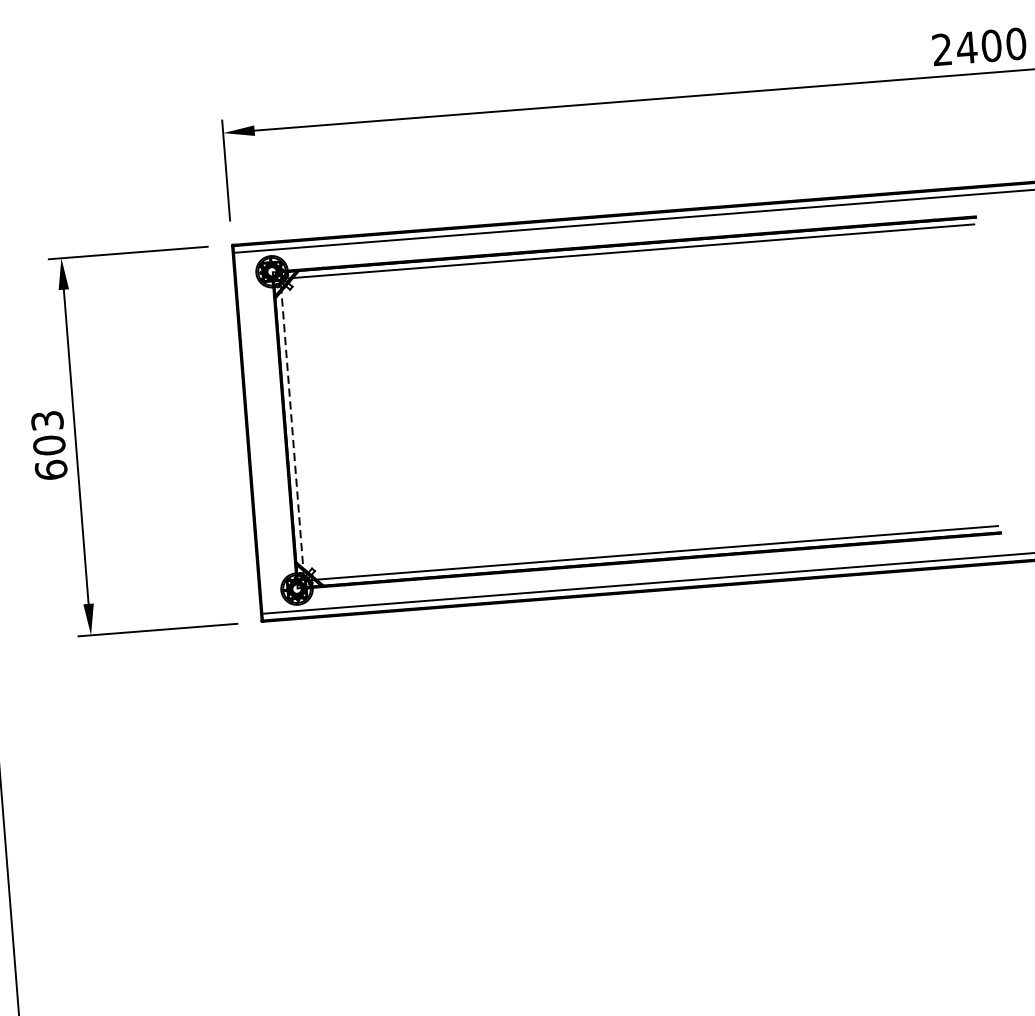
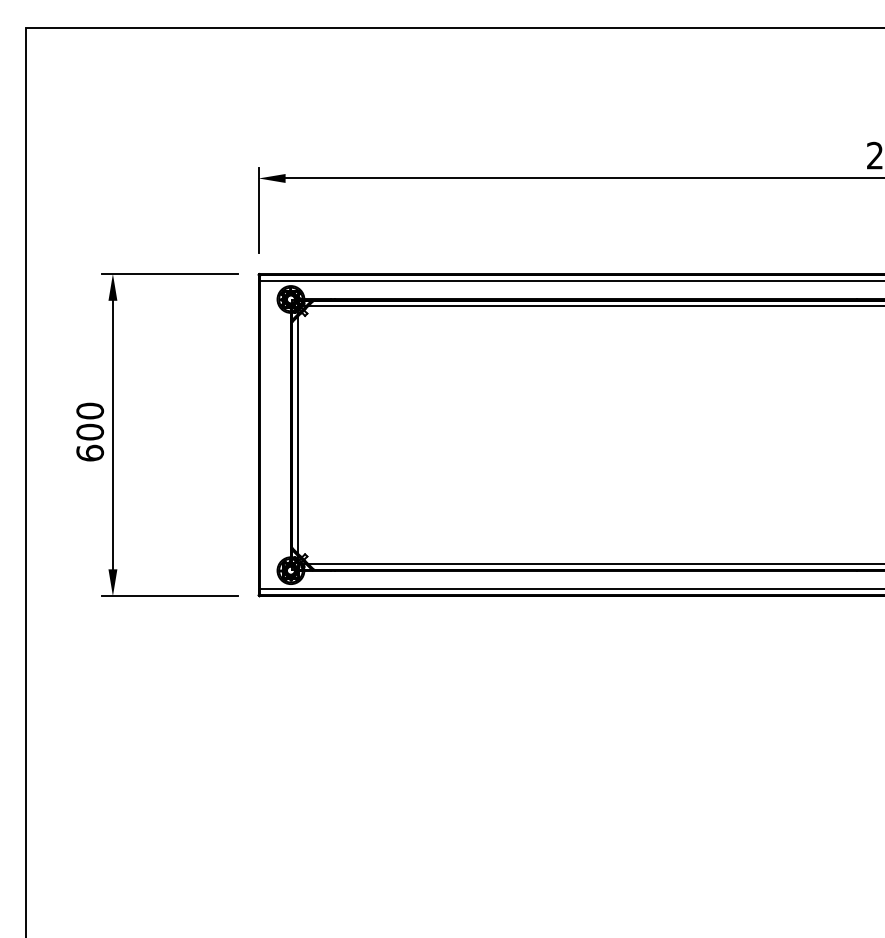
text: (47, 420) -> (90, 410), 603 -> 600
line: (292, 430) -> (297, 435), dashed -> solid

